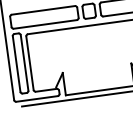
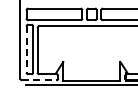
line: (16, 64) -> (26, 49), solid -> dashed
line: (37, 99) -> (39, 80), solid -> dashed

